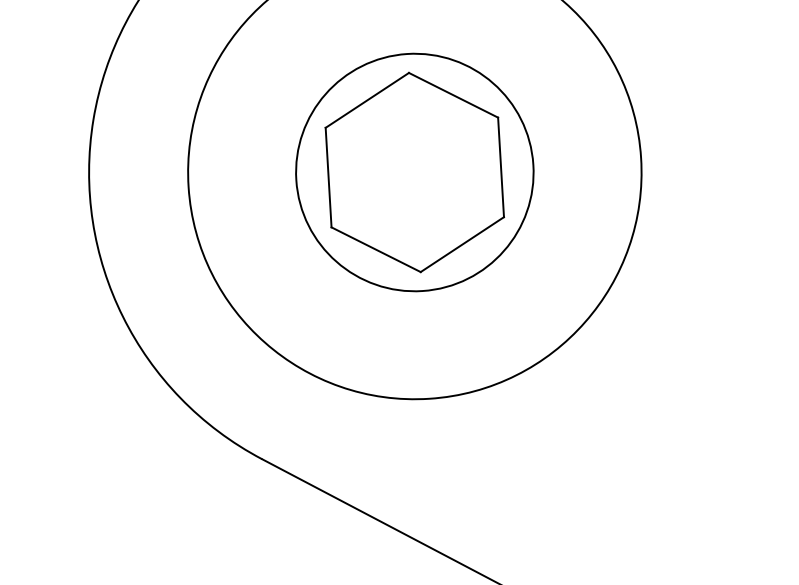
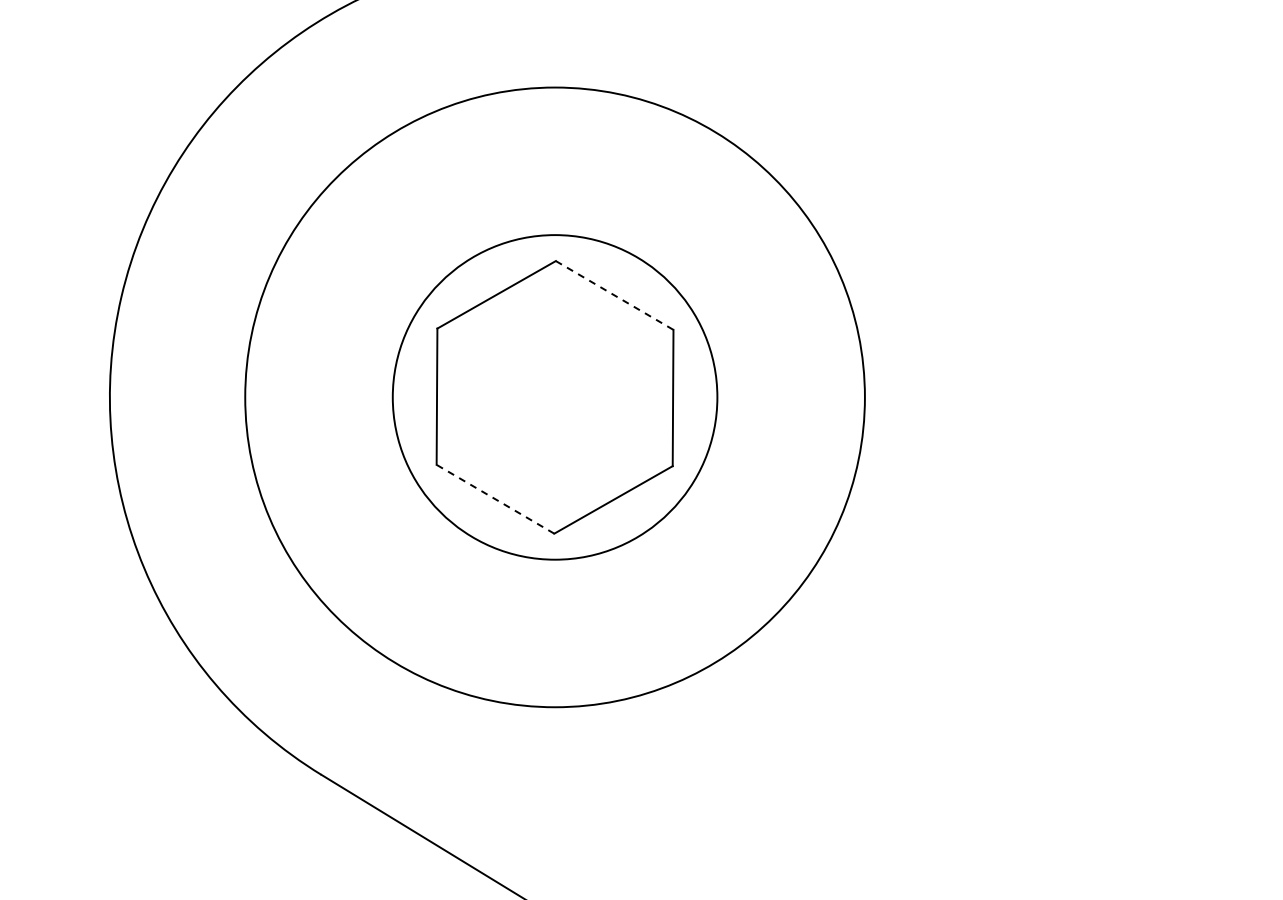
line: (454, 95) -> (615, 295), solid -> dashed
line: (376, 249) -> (495, 499), solid -> dashed

